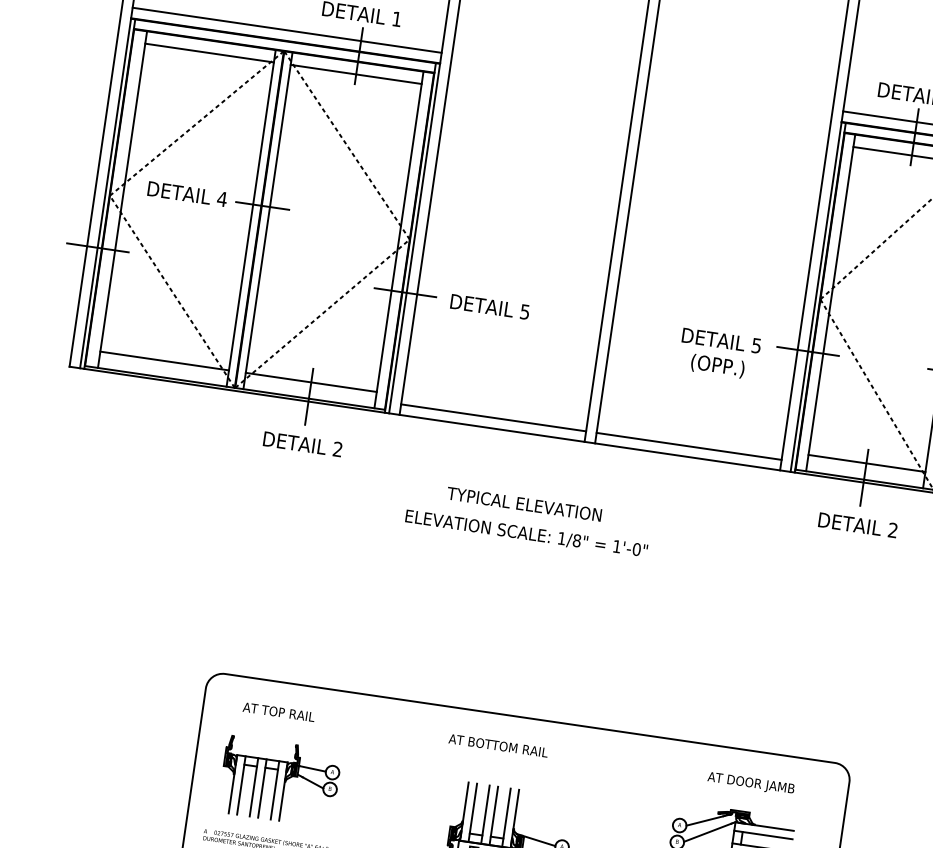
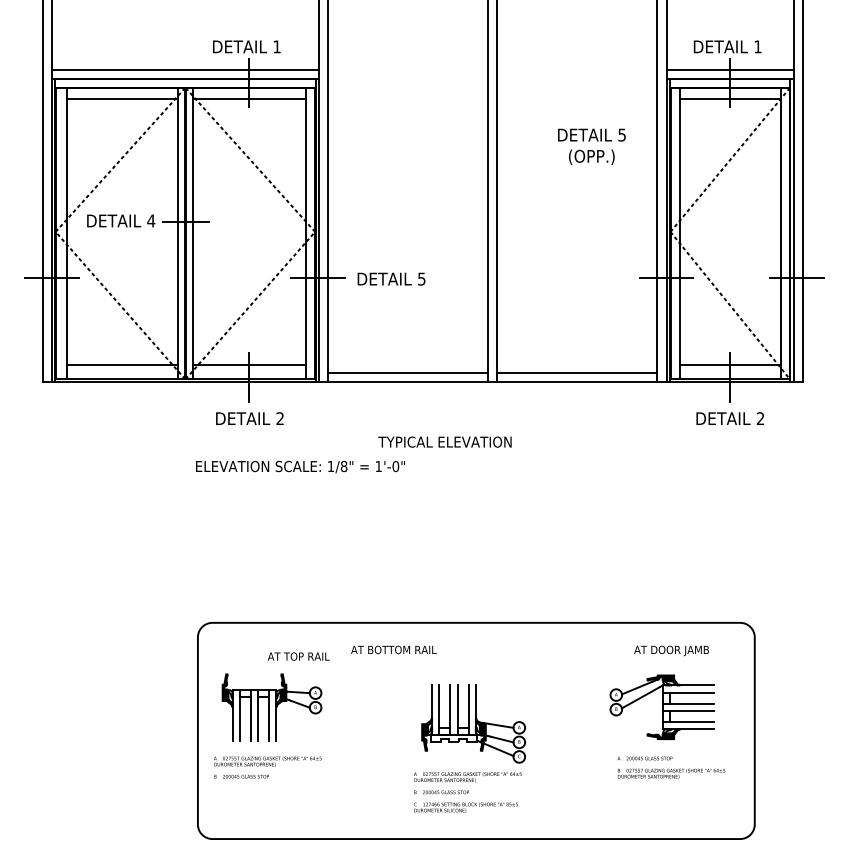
text: (719, 353) -> (591, 146), moved
text: (526, 534) -> (300, 467), moved
text: (278, 712) -> (298, 656), moved
text: (498, 745) -> (393, 649), moved

